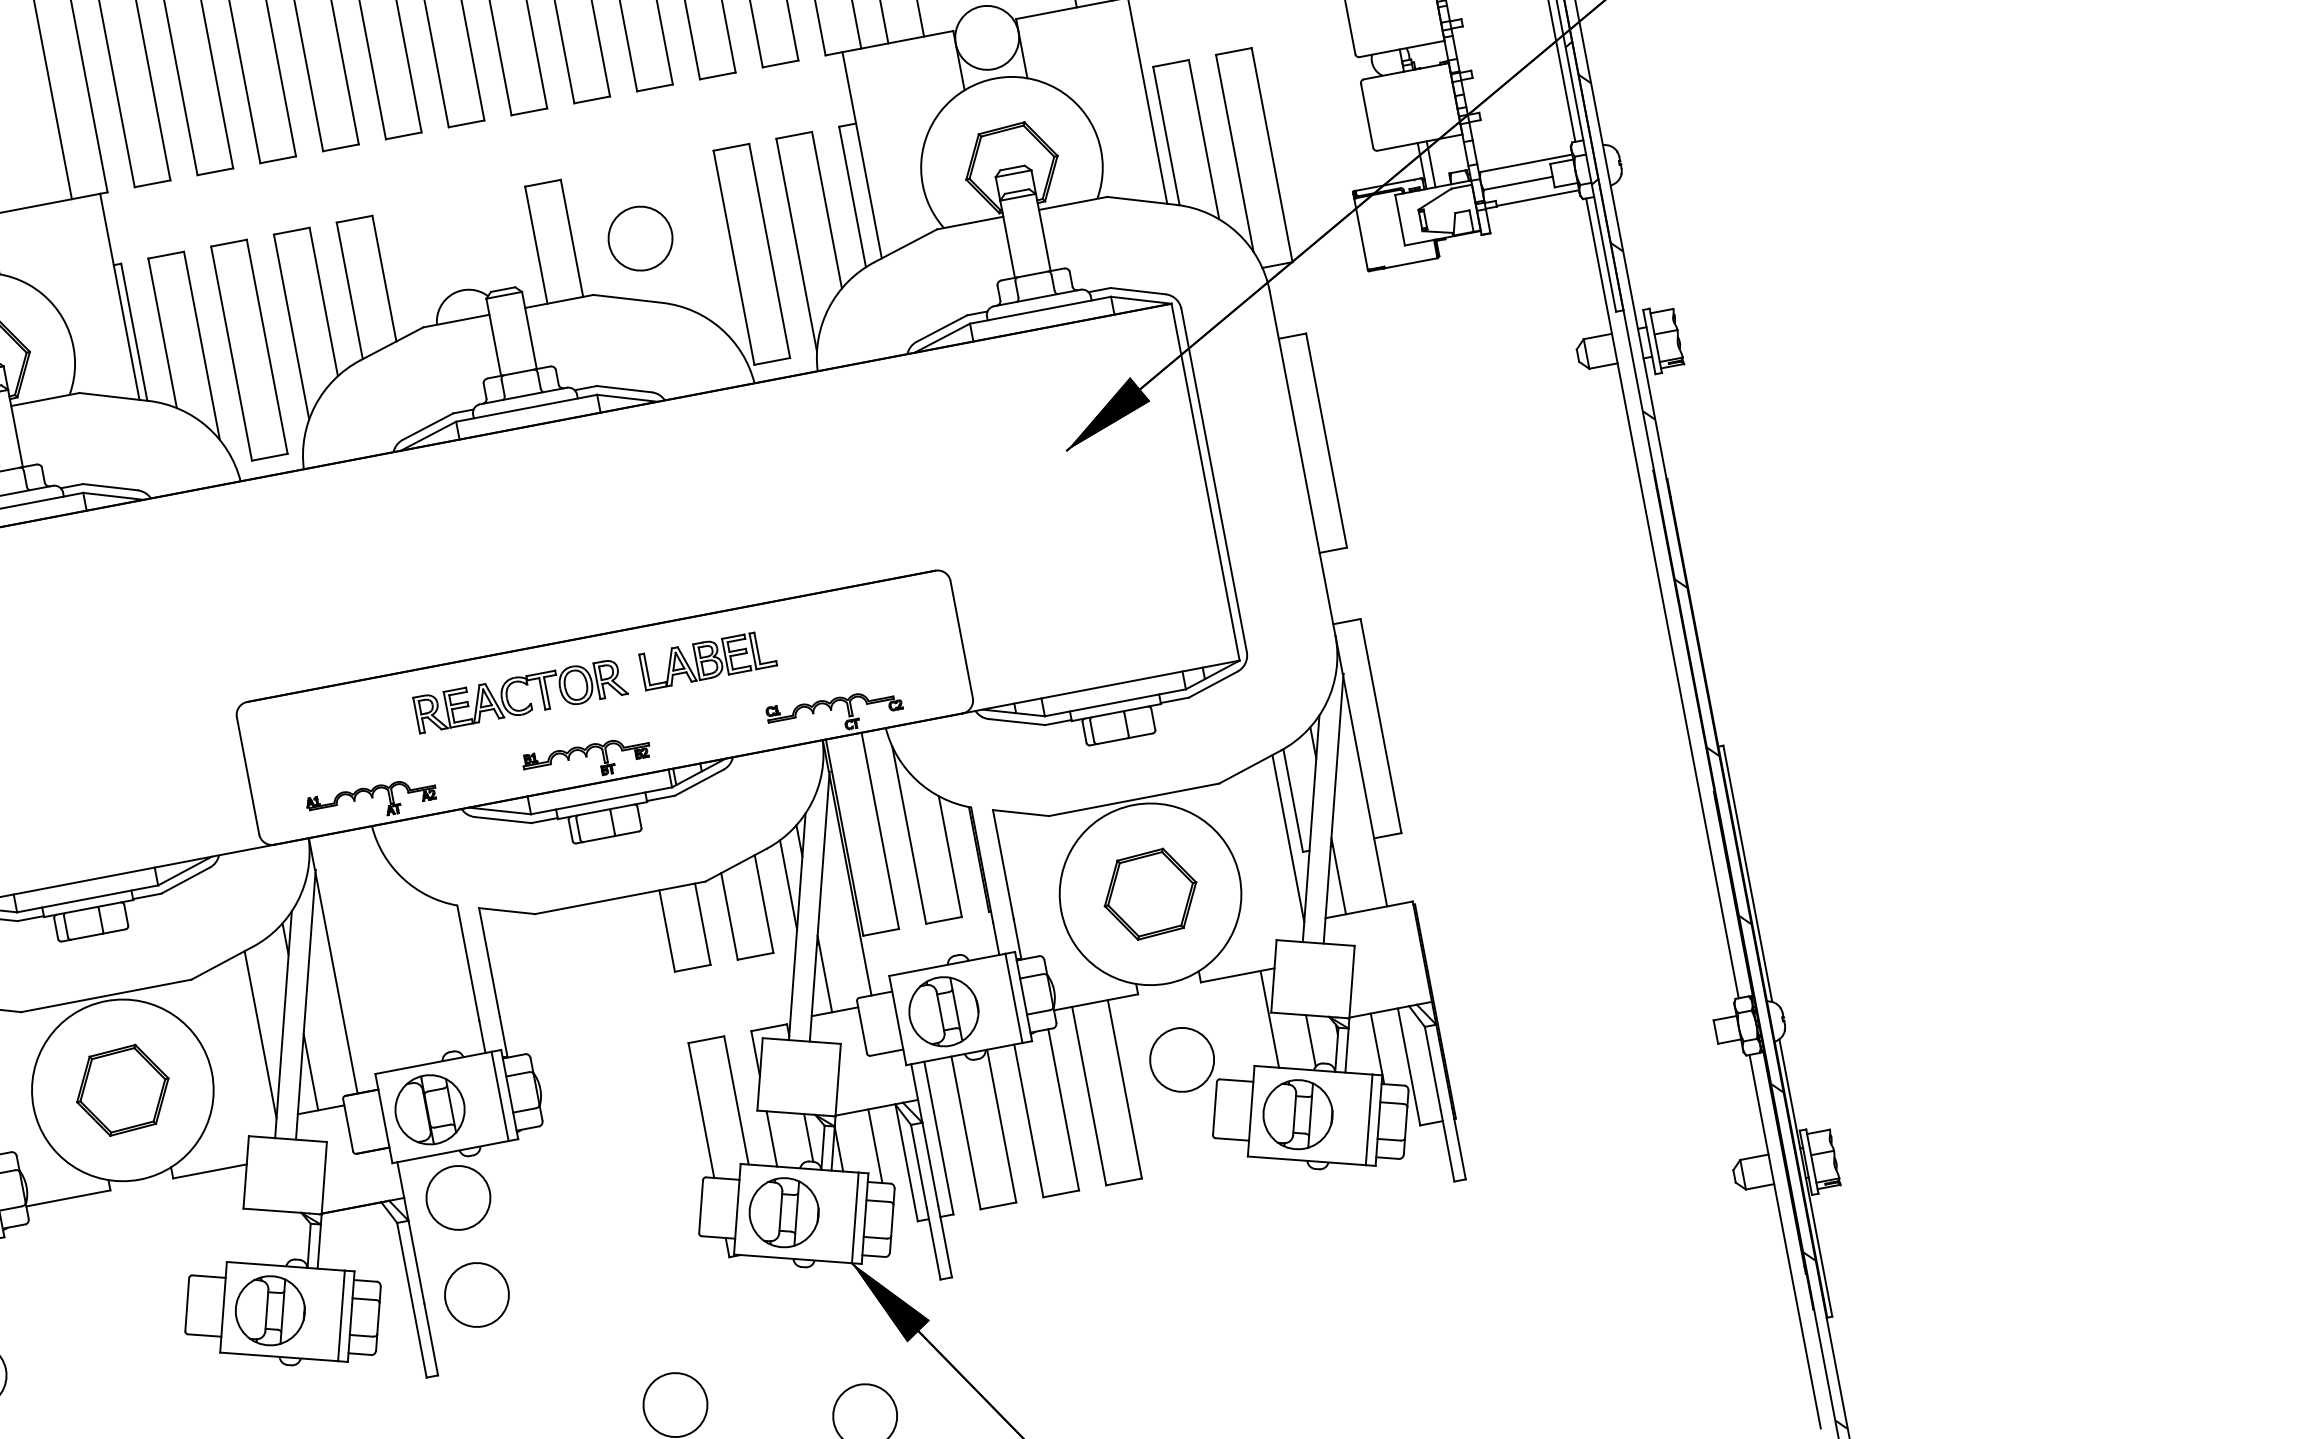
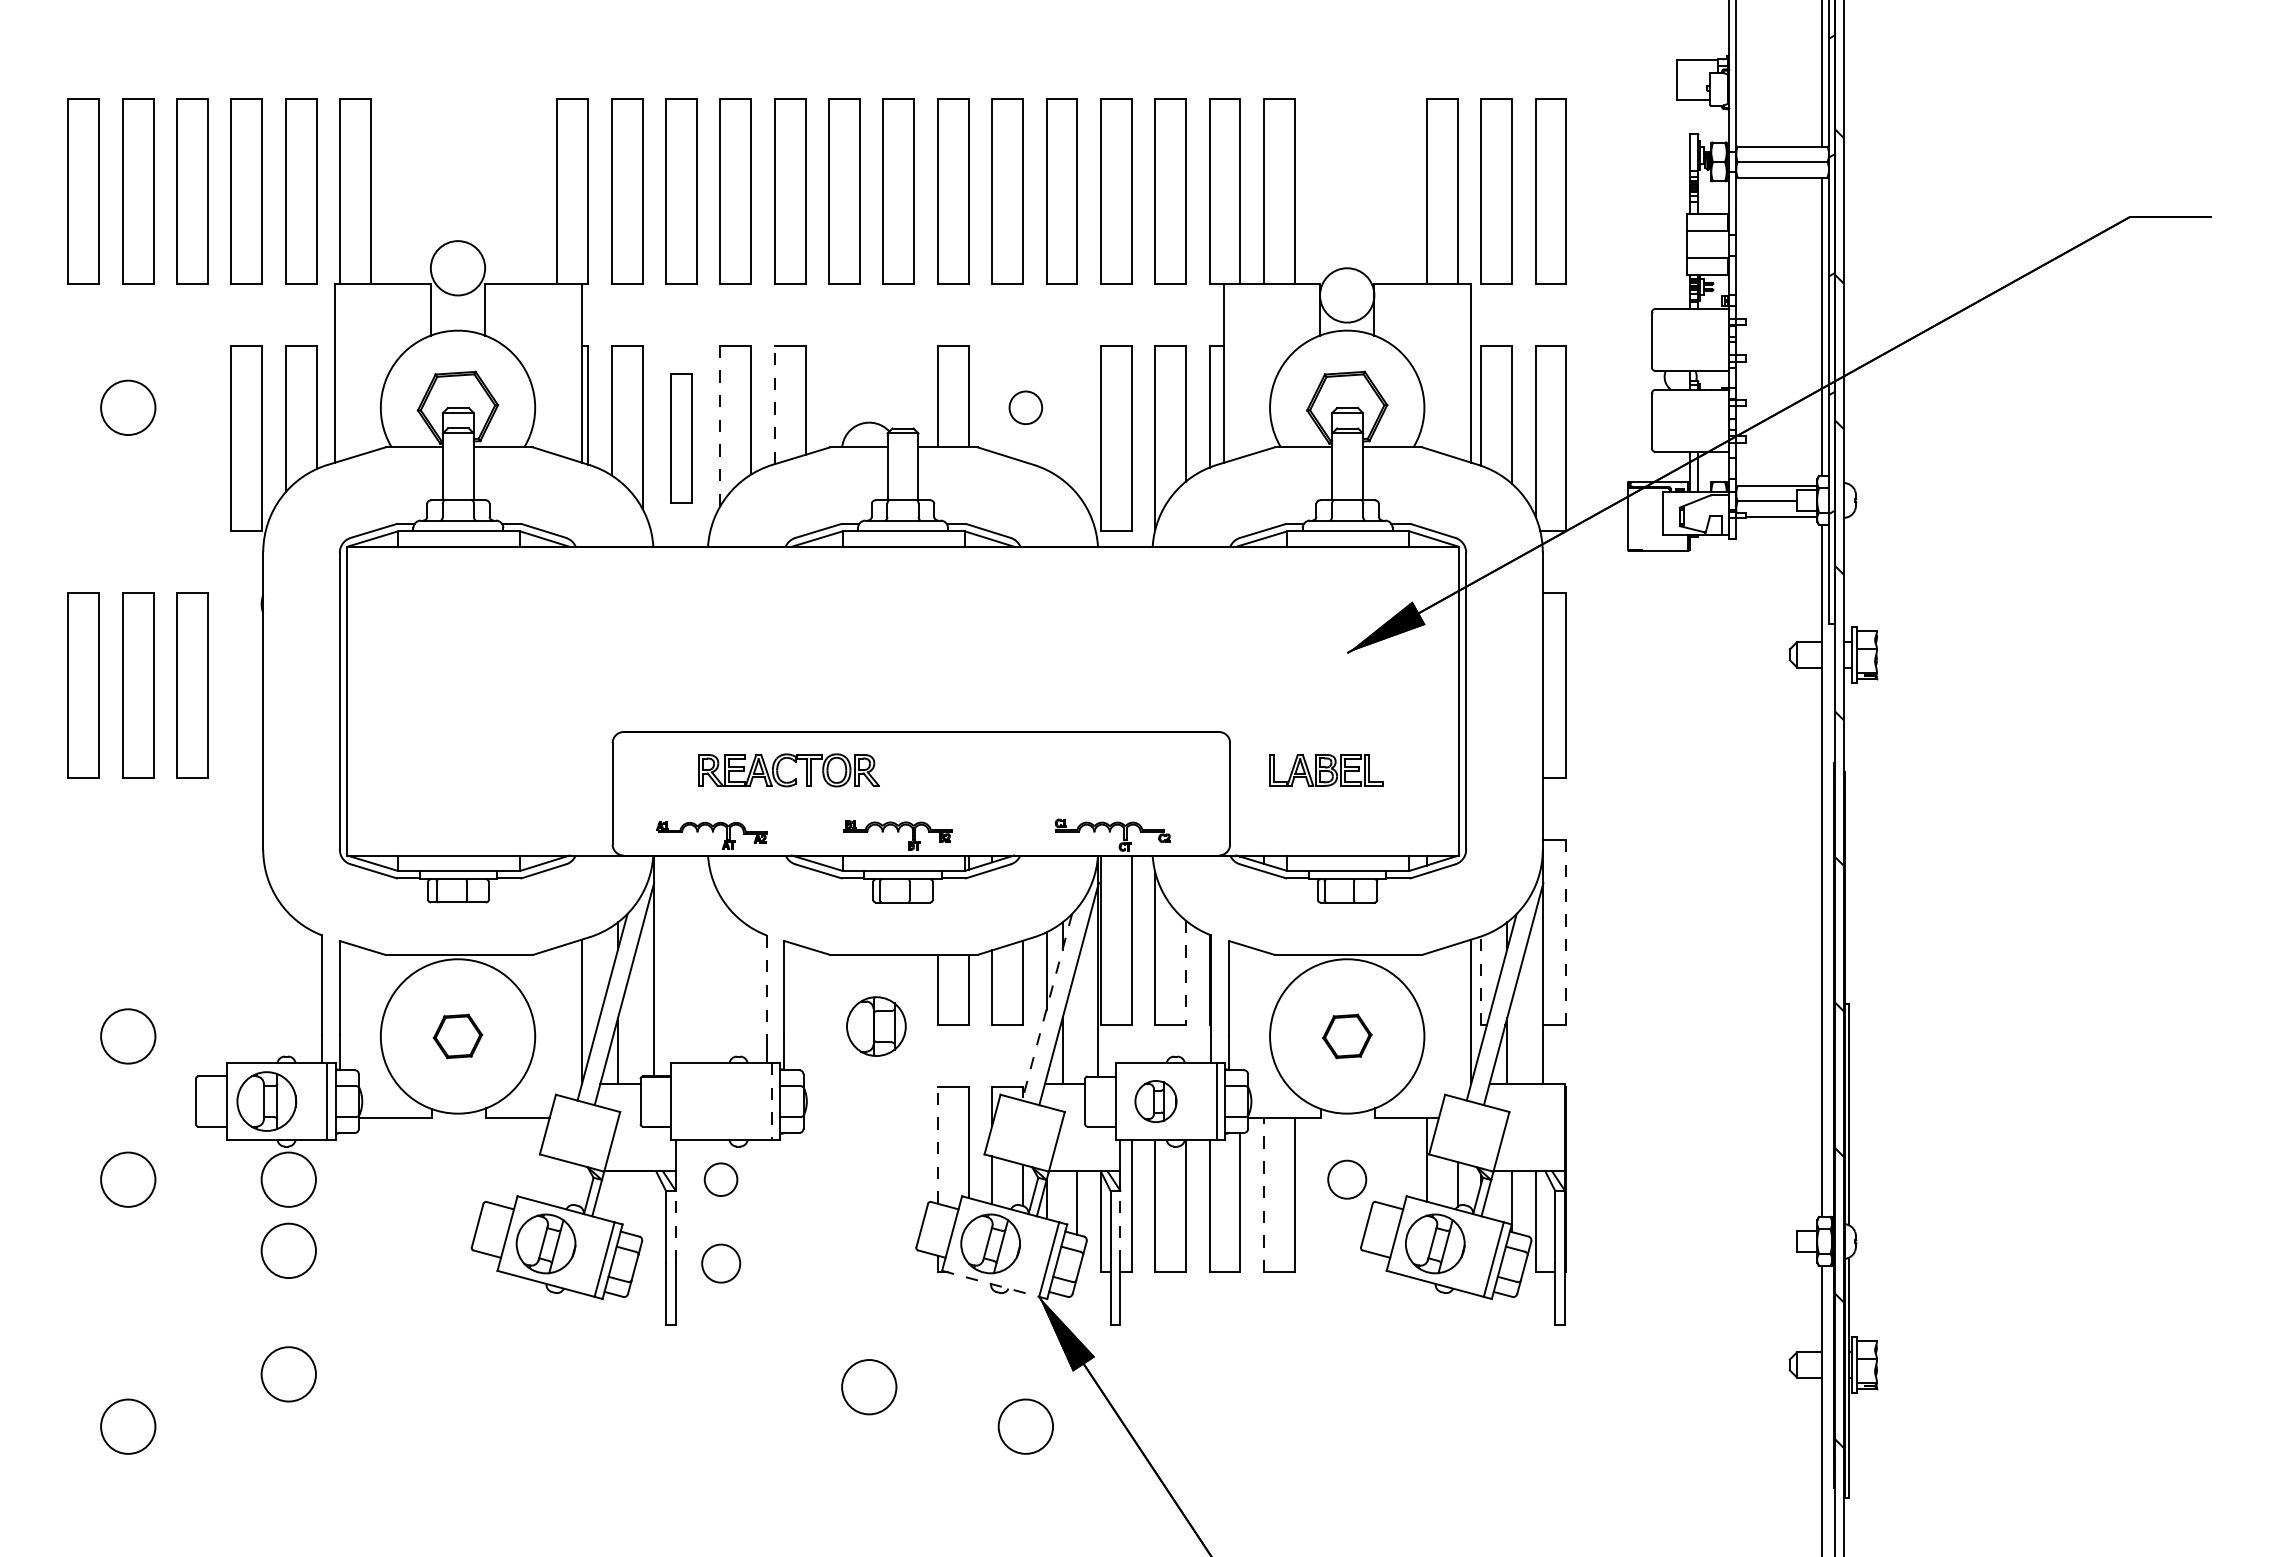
circle: (640, 238) -> (1025, 407), size x0.6
line: (349, 290) -> (774, 404), solid -> dashed
line: (291, 327) -> (720, 426), solid -> dashed
part: (249, 350) -> (681, 438), size x0.7
part: (708, 660) -> (1326, 770), moved
part: (508, 698) -> (778, 770), moved
line: (1381, 725) -> (1566, 932), solid -> dashed
line: (1293, 800) -> (1481, 980), solid -> dashed
line: (950, 857) -> (1186, 973), solid -> dashed
part: (1150, 894) -> (1347, 1036), size x0.6
line: (797, 926) -> (1047, 1007), solid -> dashed
line: (468, 963) -> (766, 985), solid -> dashed
part: (943, 1011) -> (1155, 1101), size x0.7
circle: (1182, 1059) -> (1347, 1179), size x0.7
part: (122, 1090) -> (457, 1036), size x0.6
line: (1088, 1095) -> (1263, 1194), solid -> dashed
line: (500, 1096) -> (772, 1101), solid -> dashed
part: (430, 1109) -> (876, 1026), moved
line: (700, 1109) -> (937, 1144), solid -> dashed
line: (930, 1163) -> (1120, 1226), solid -> dashed
circle: (457, 1197) -> (720, 1179), size x0.6
line: (793, 1258) -> (991, 1283), solid -> dashed
line: (416, 1262) -> (675, 1226), solid -> dashed
circle: (477, 1294) -> (721, 1263), size x0.7

